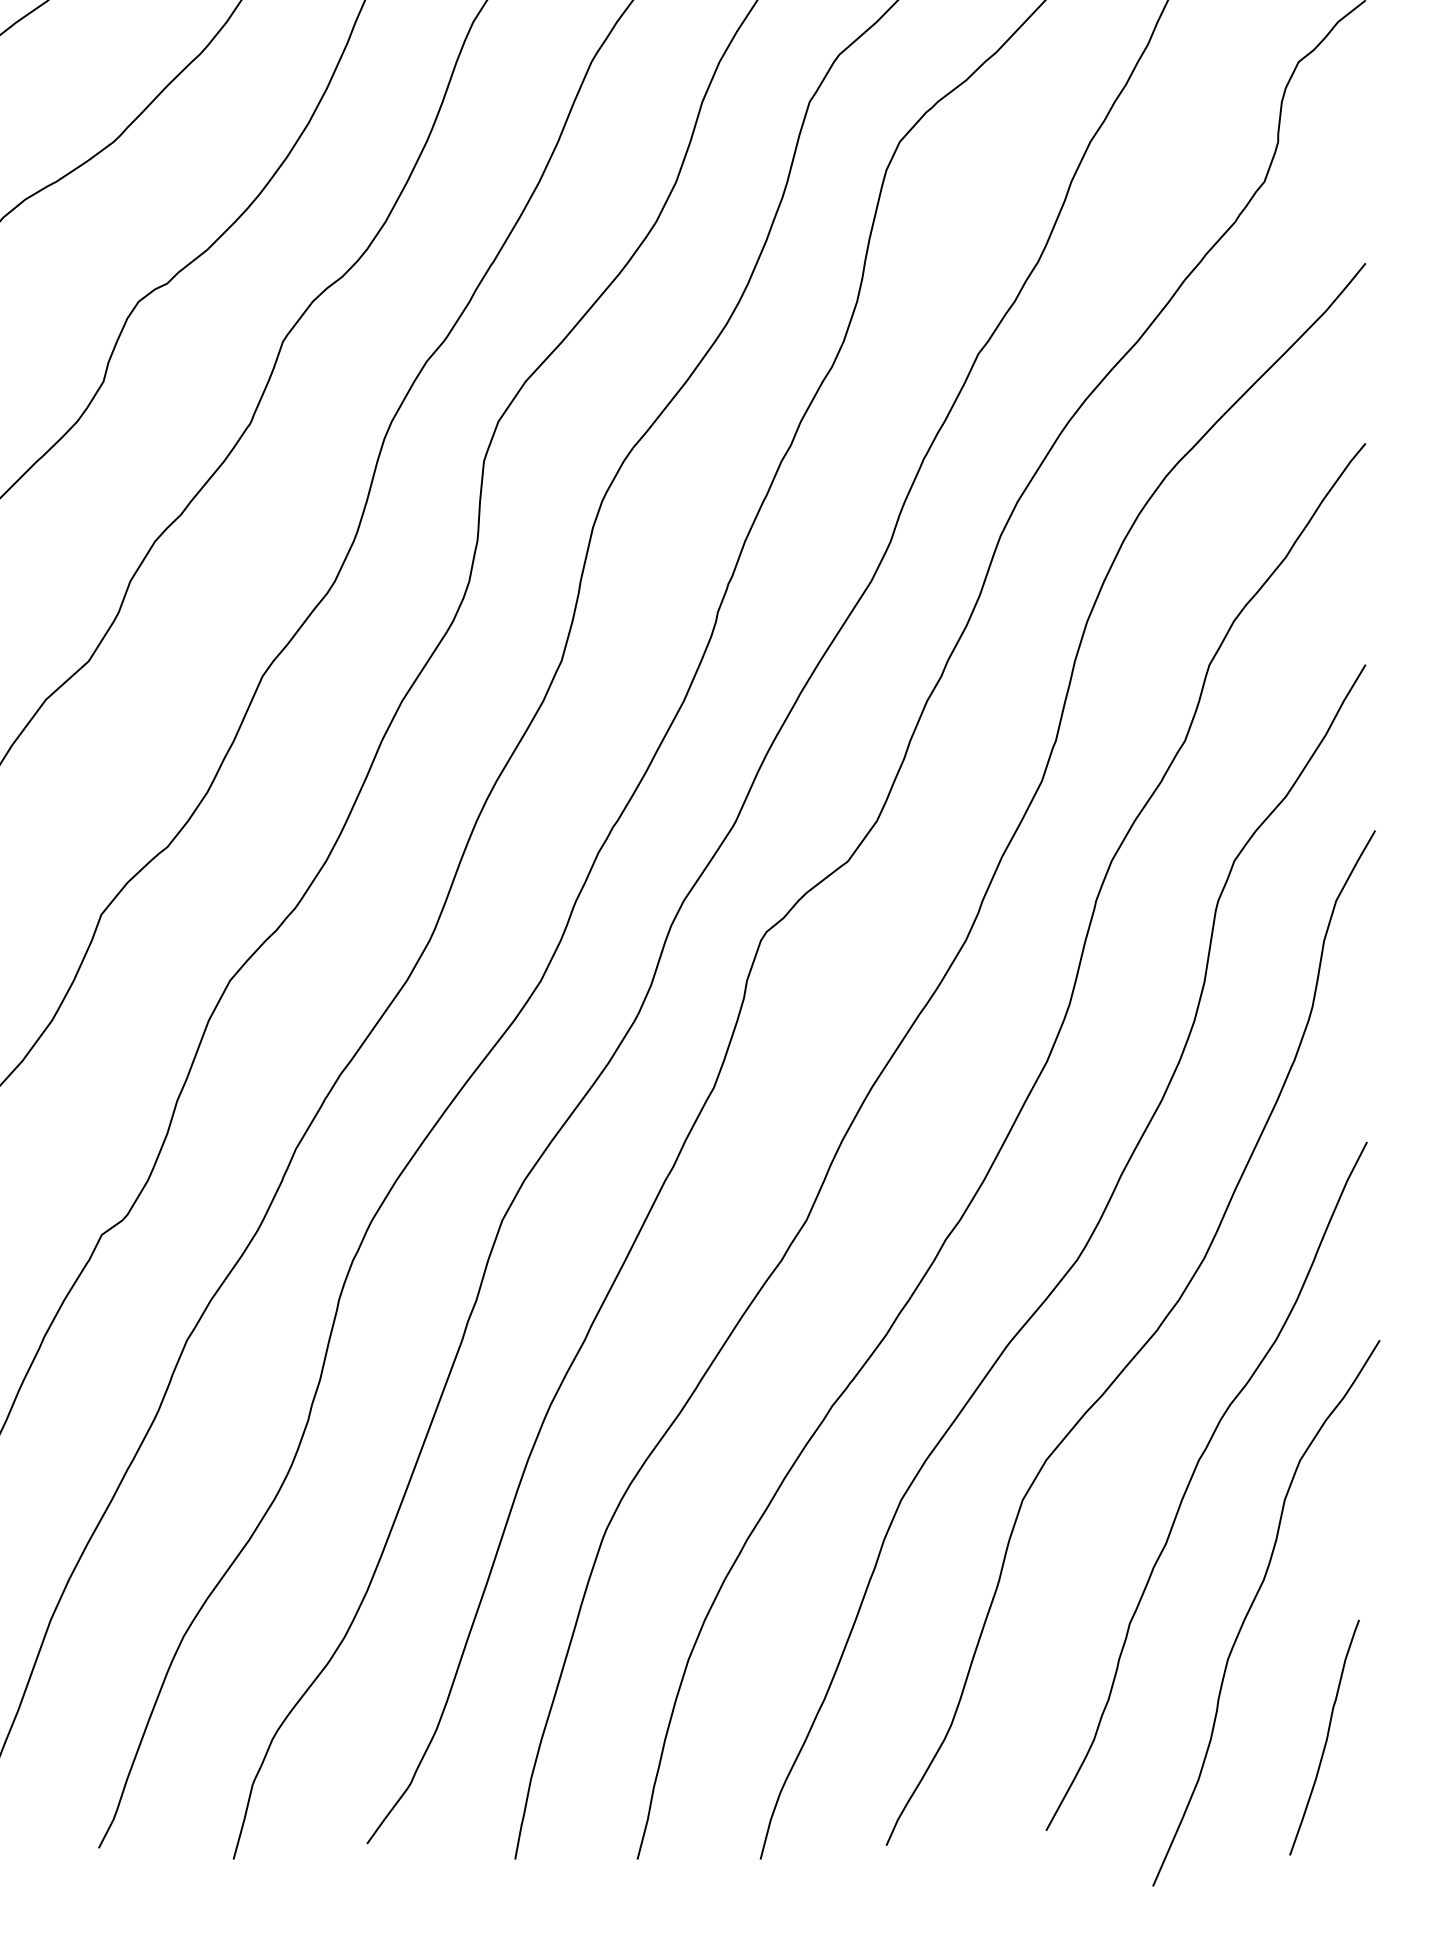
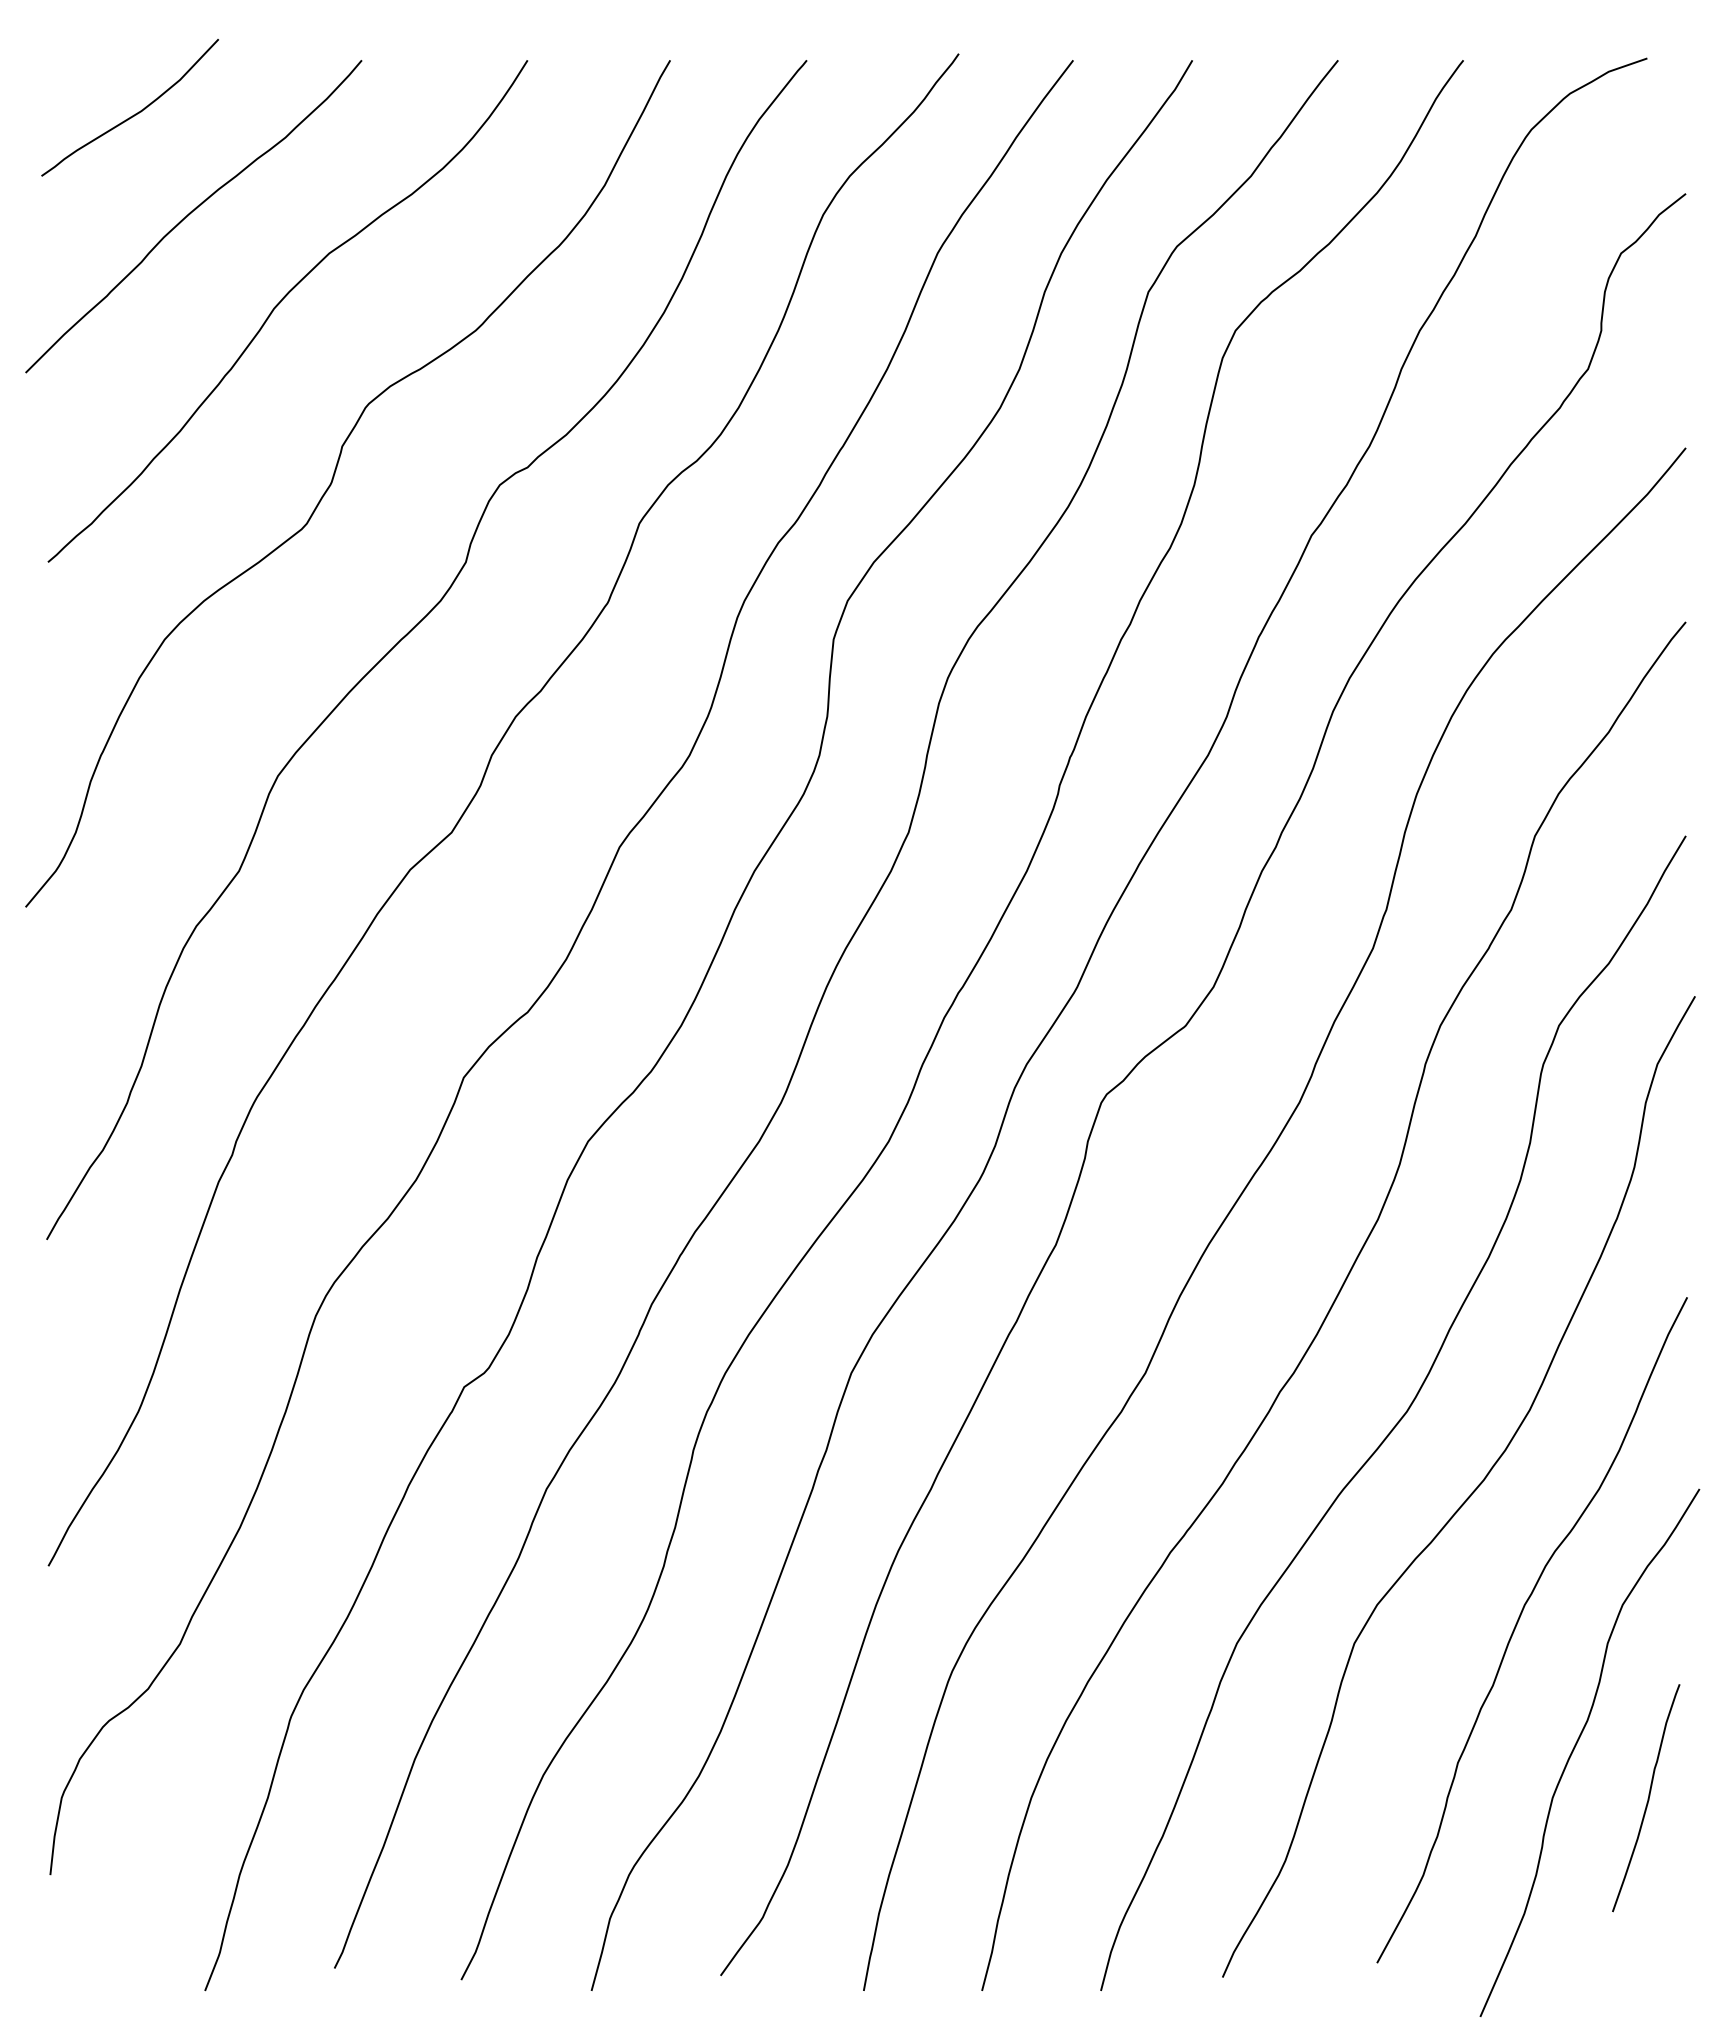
curve: (1325, 1738) -> (1647, 1798), moved

